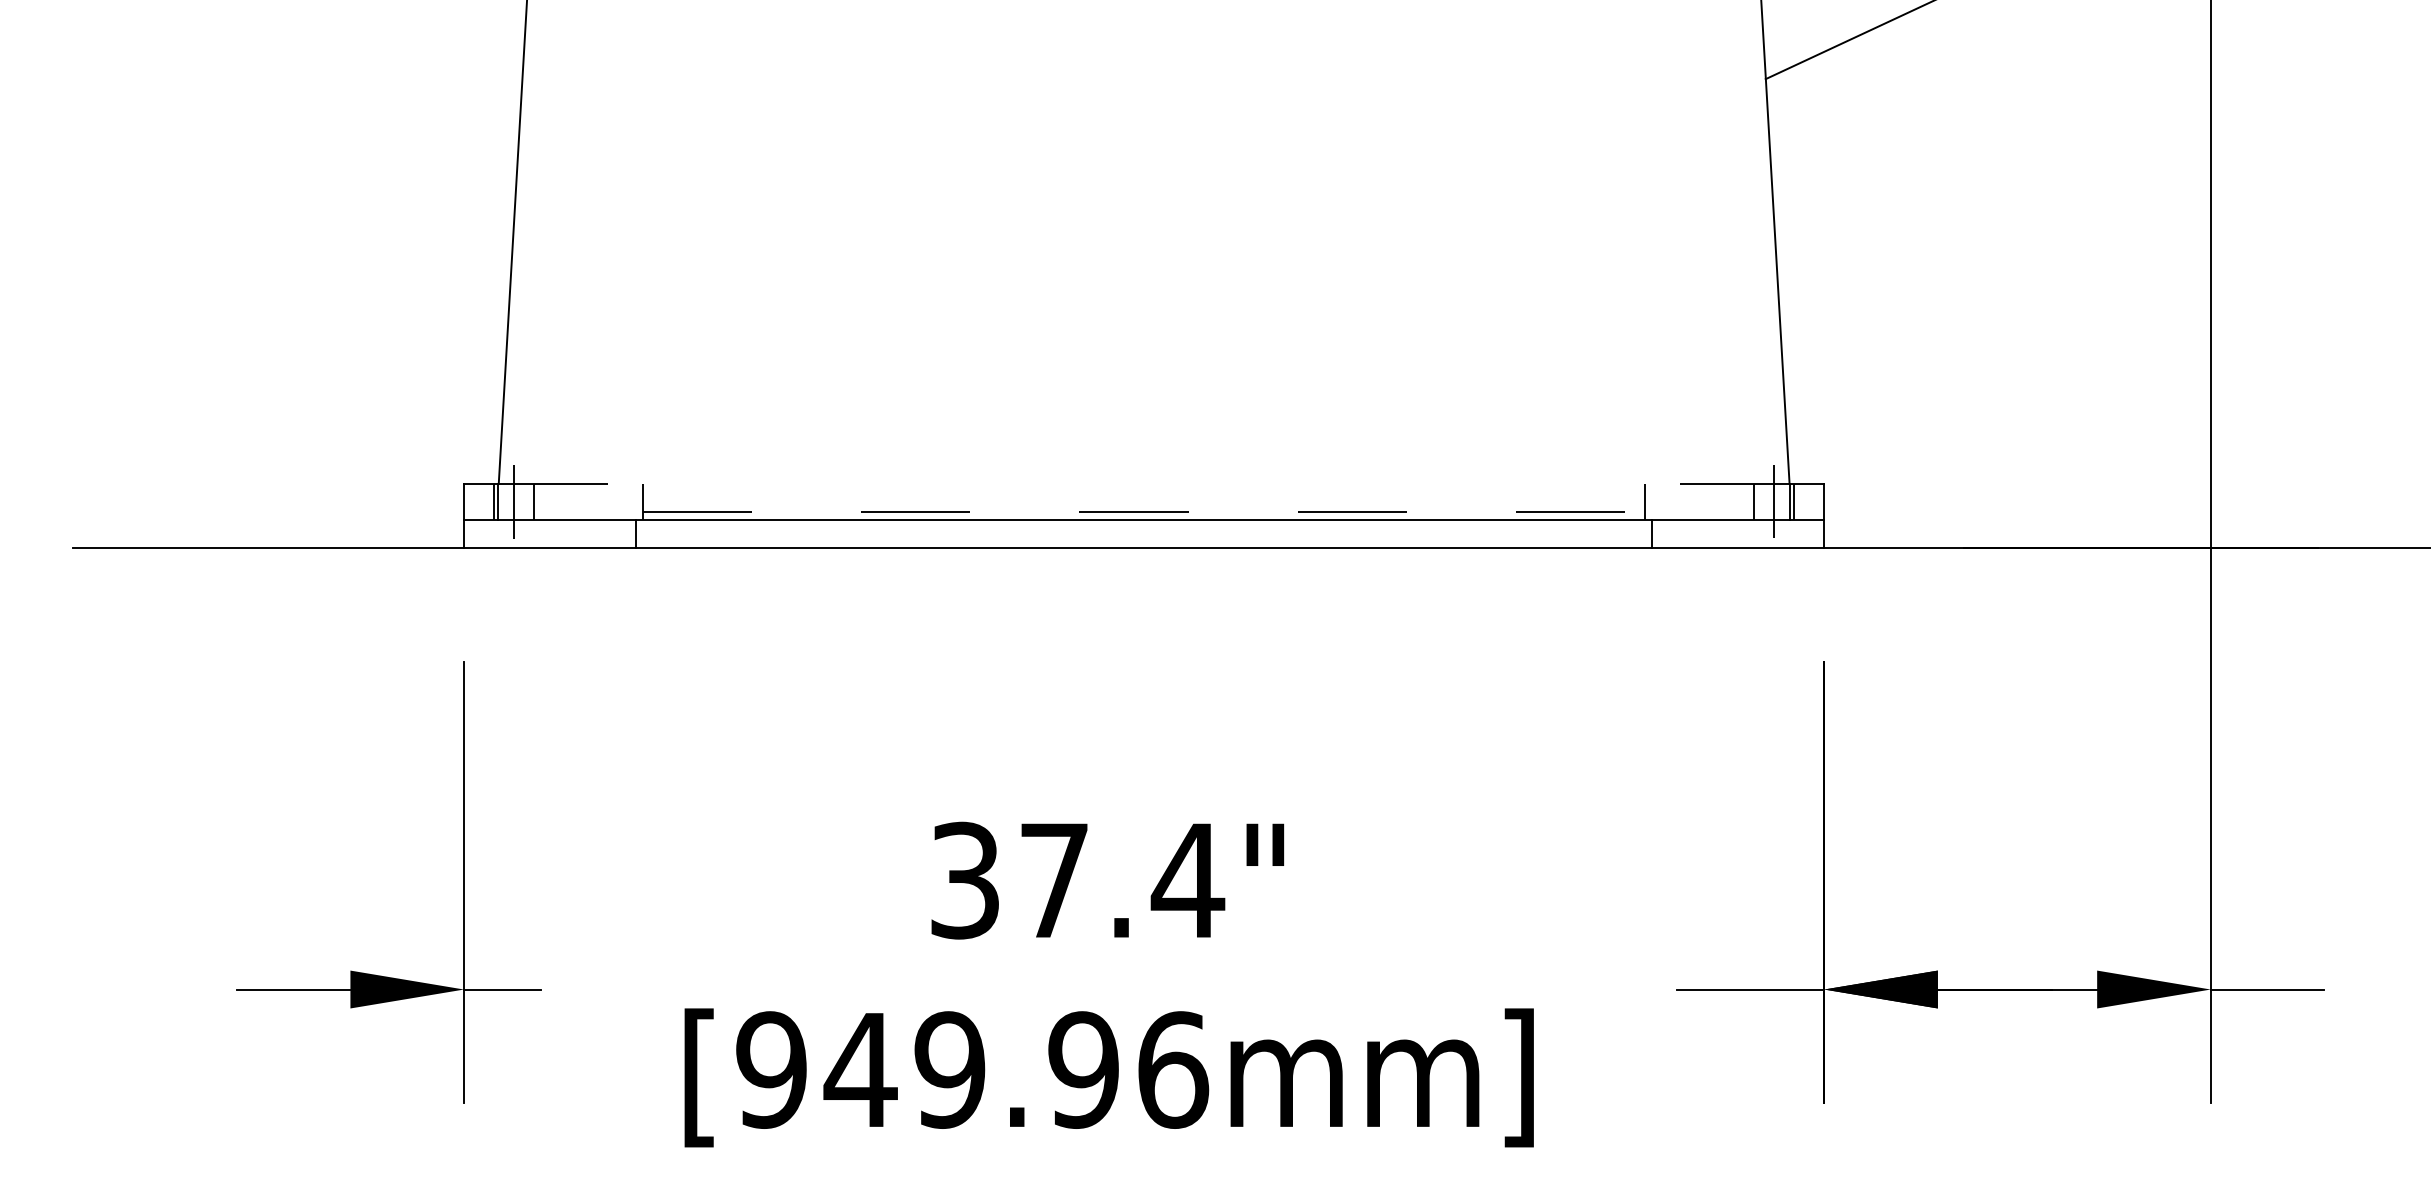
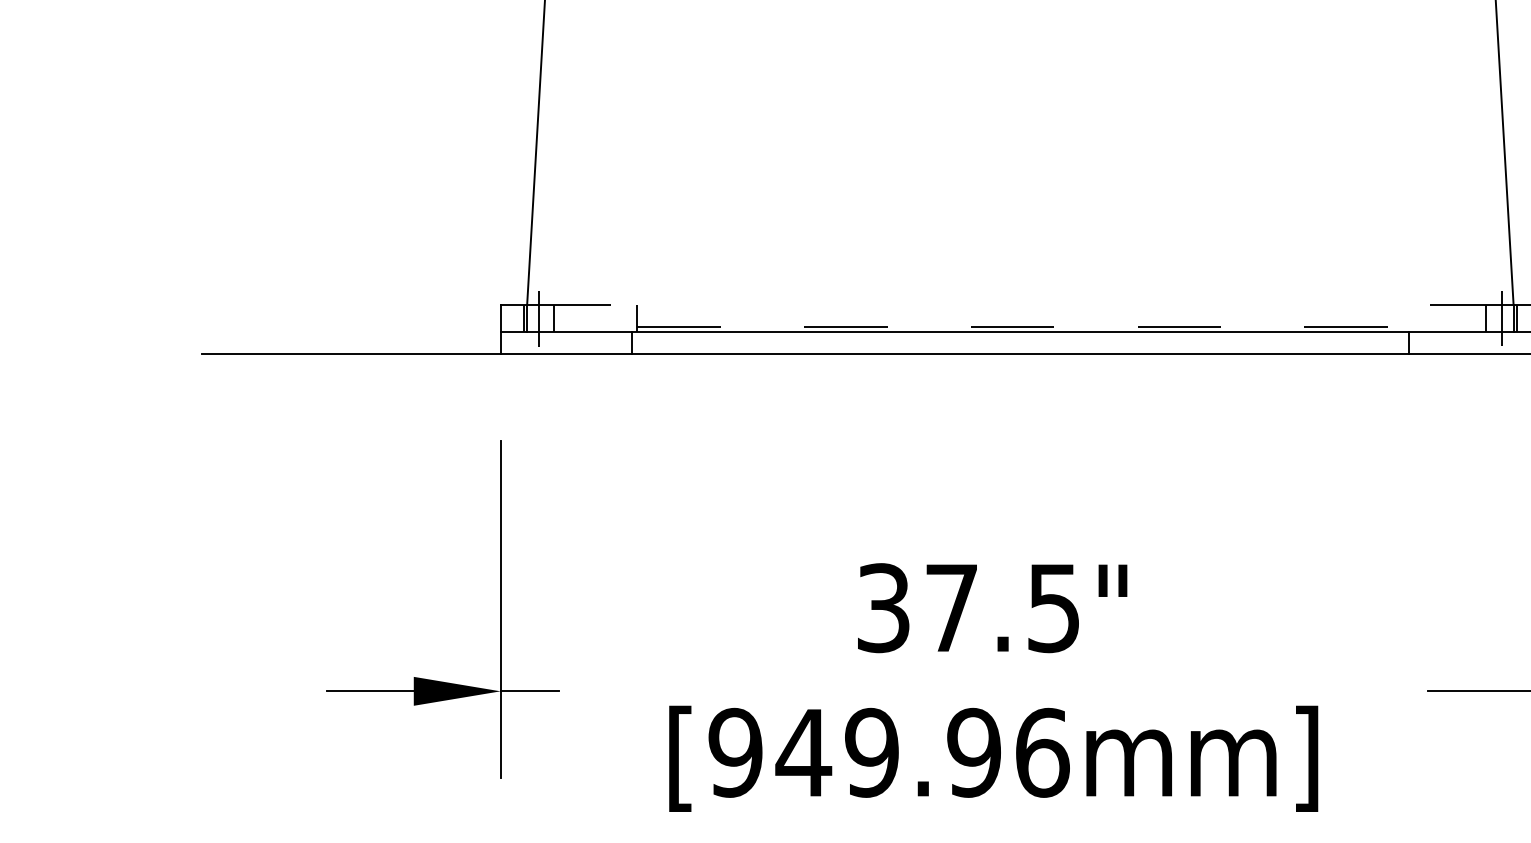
line: (1645, 501) -> (1403, 318), removed
text: (1187, 881) -> (1053, 608), 37.4" -> 37.5"

